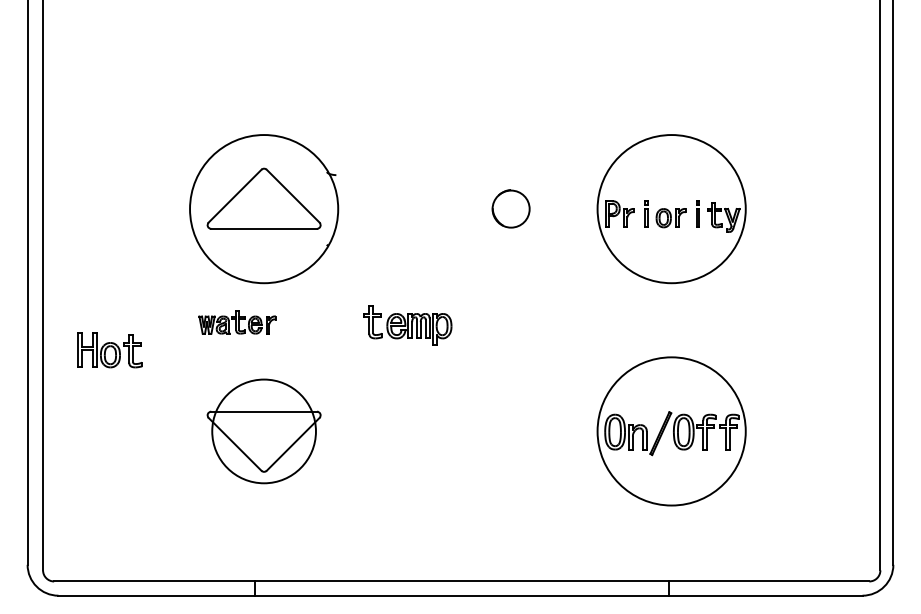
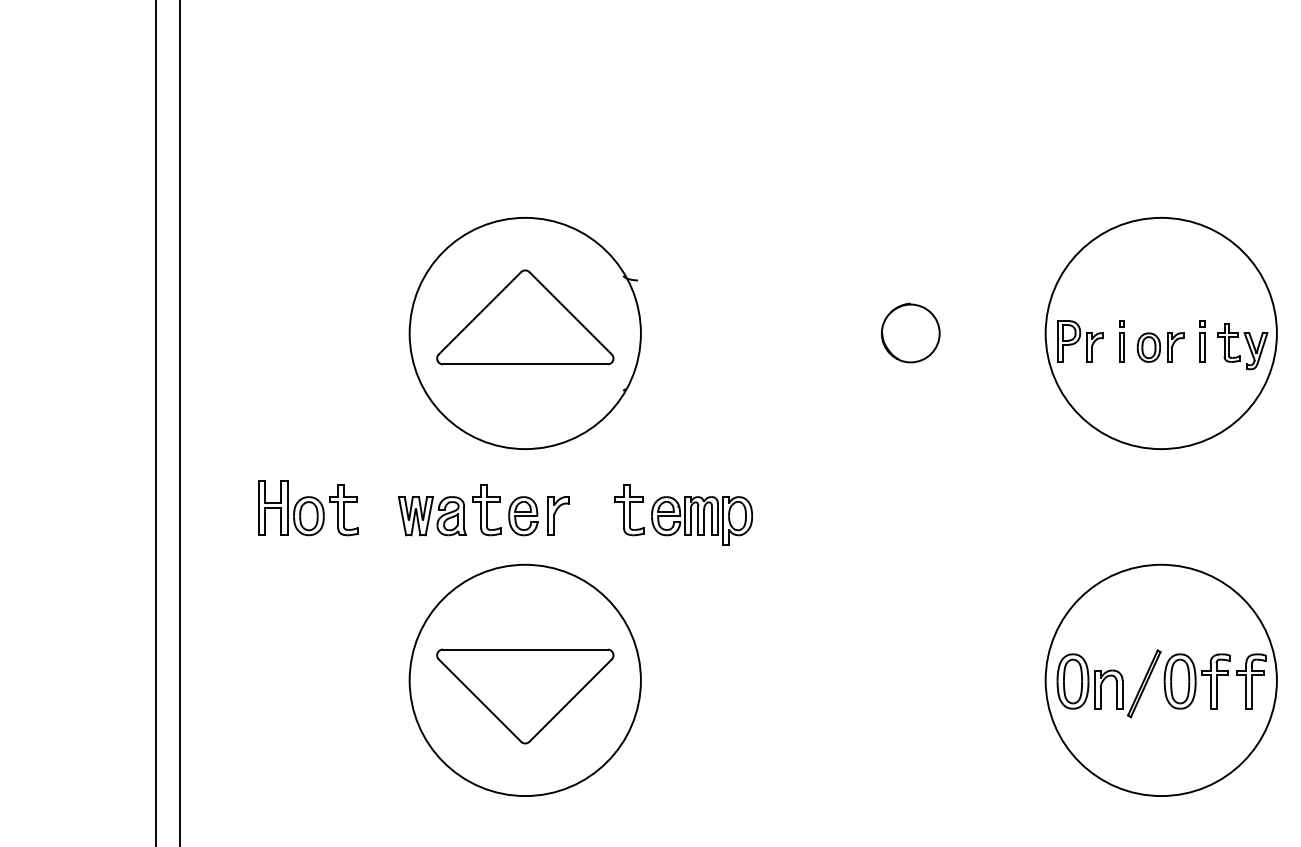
part: (237, 322) -> (483, 510), size x1.43
part: (407, 325) -> (683, 515), moved
part: (109, 350) -> (307, 508), moved
circle: (264, 431) -> (525, 680), size x1.43

